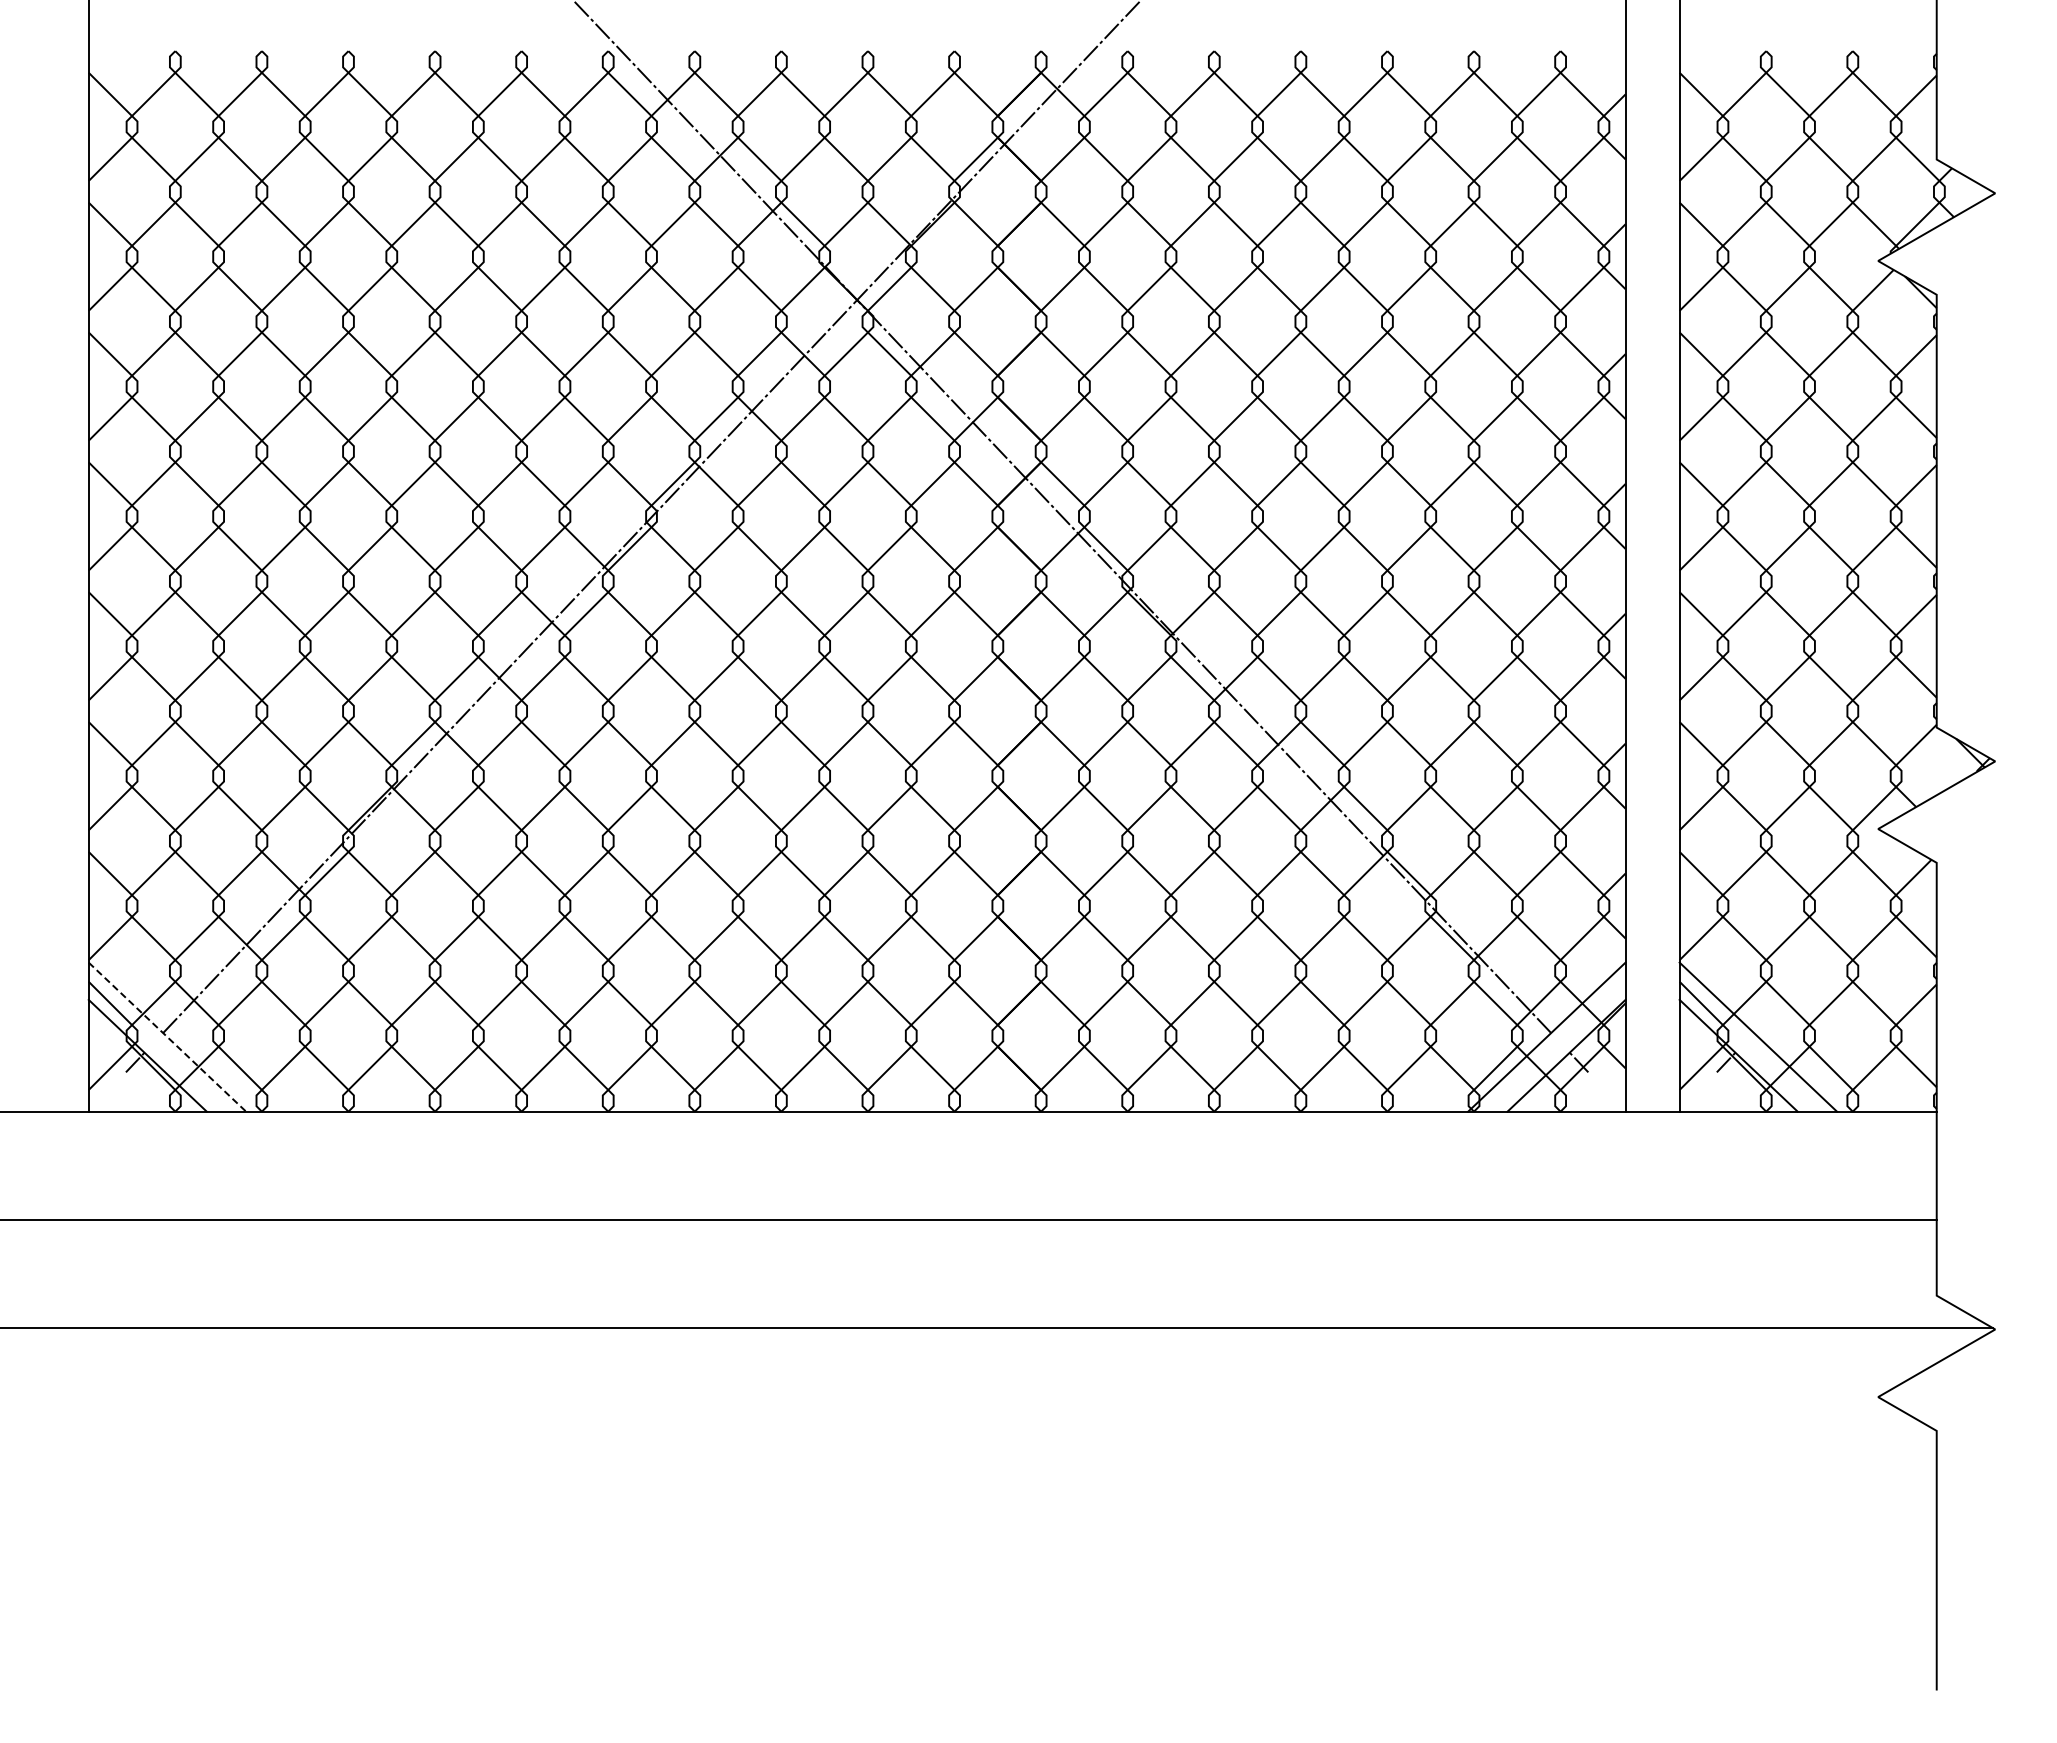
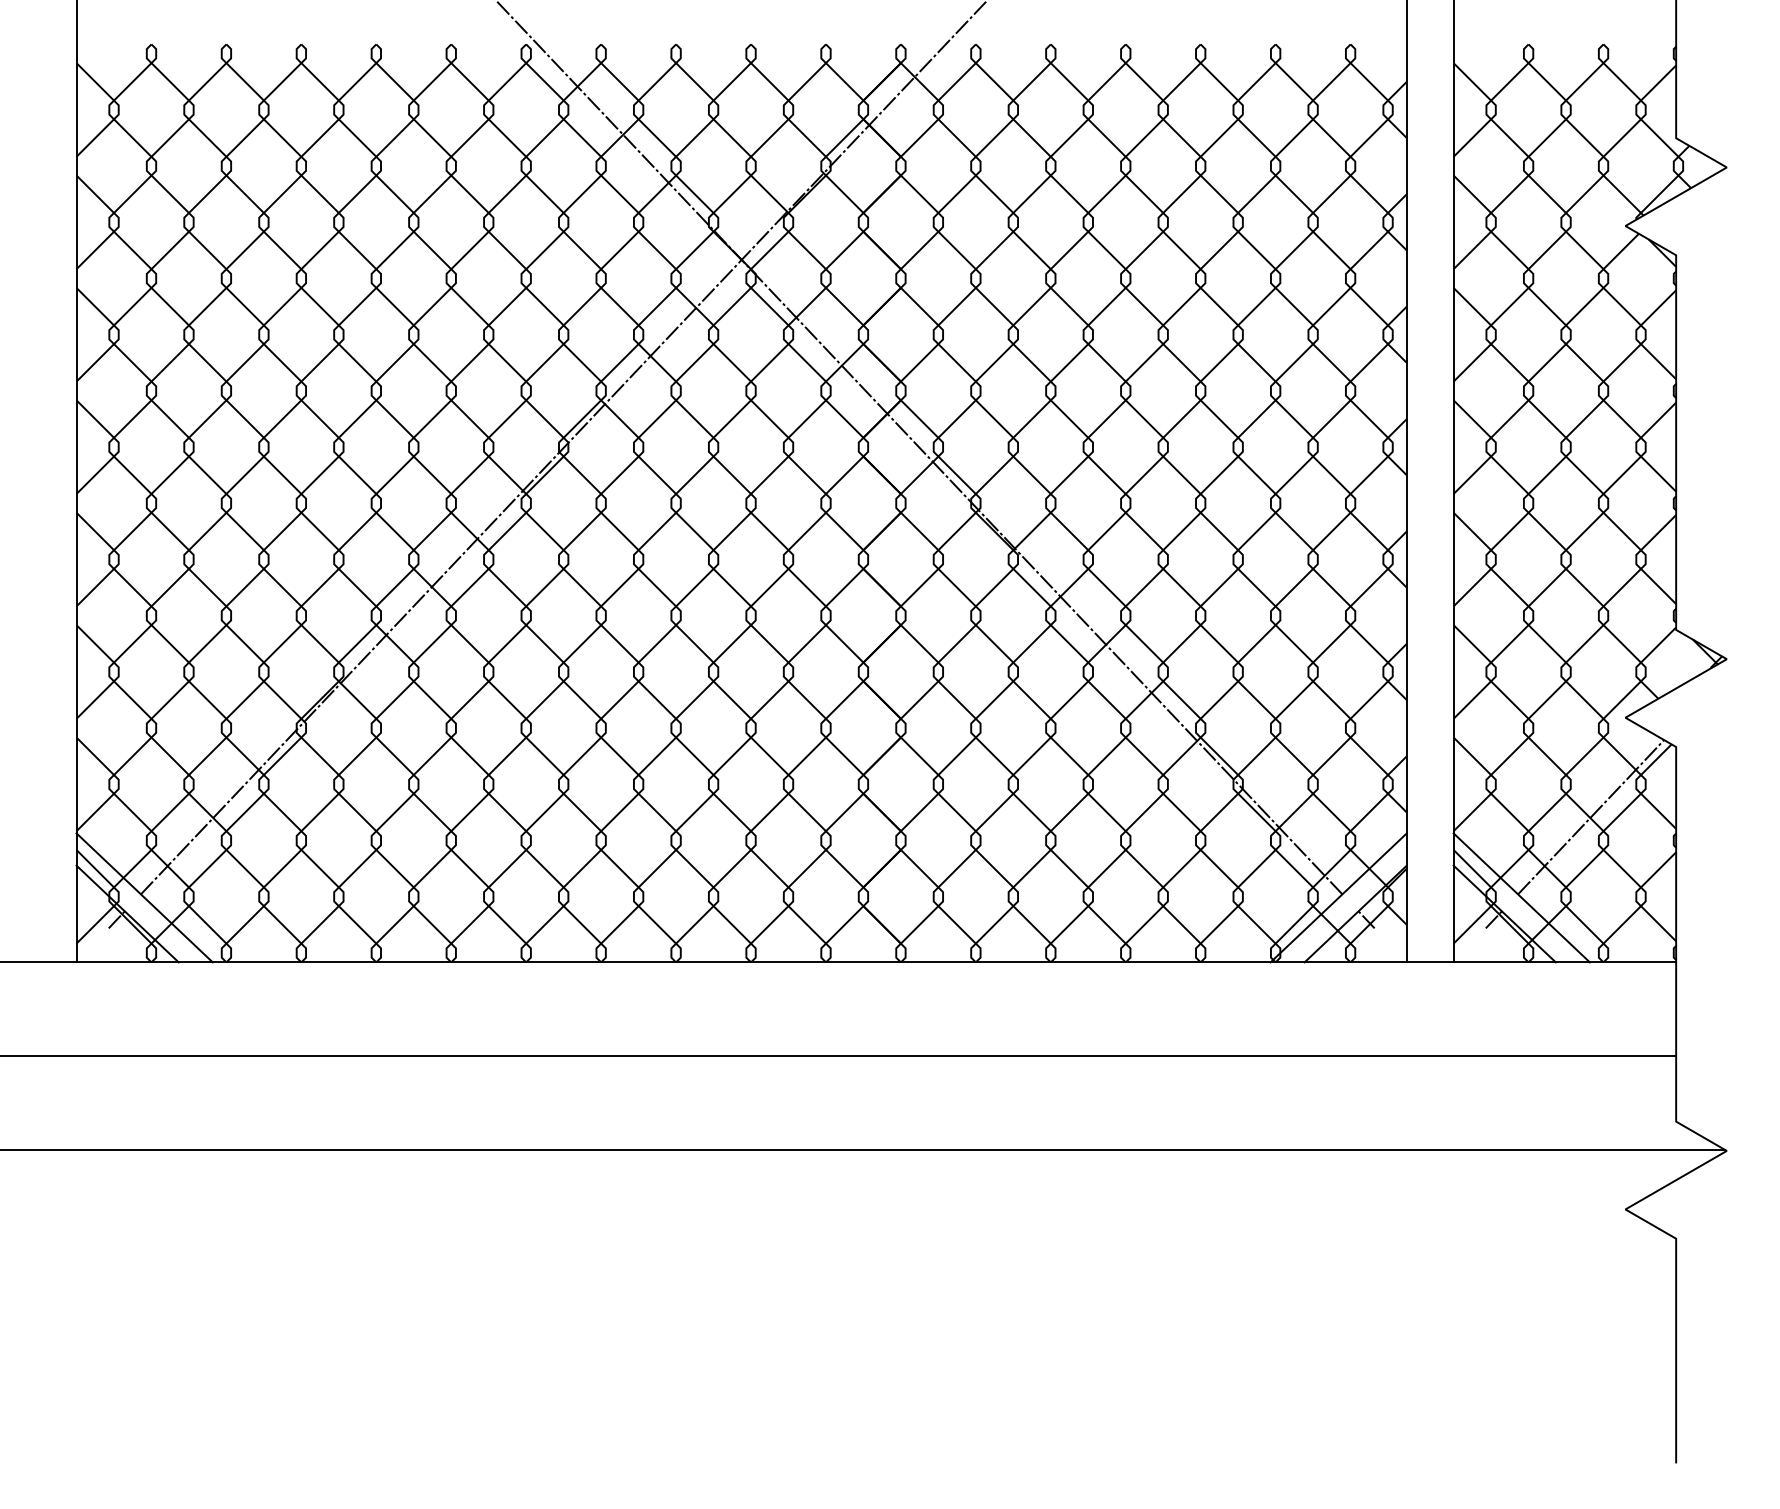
line: (1838, 943) -> (1591, 816), added
line: (167, 1037) -> (144, 898), dashed -> solid

